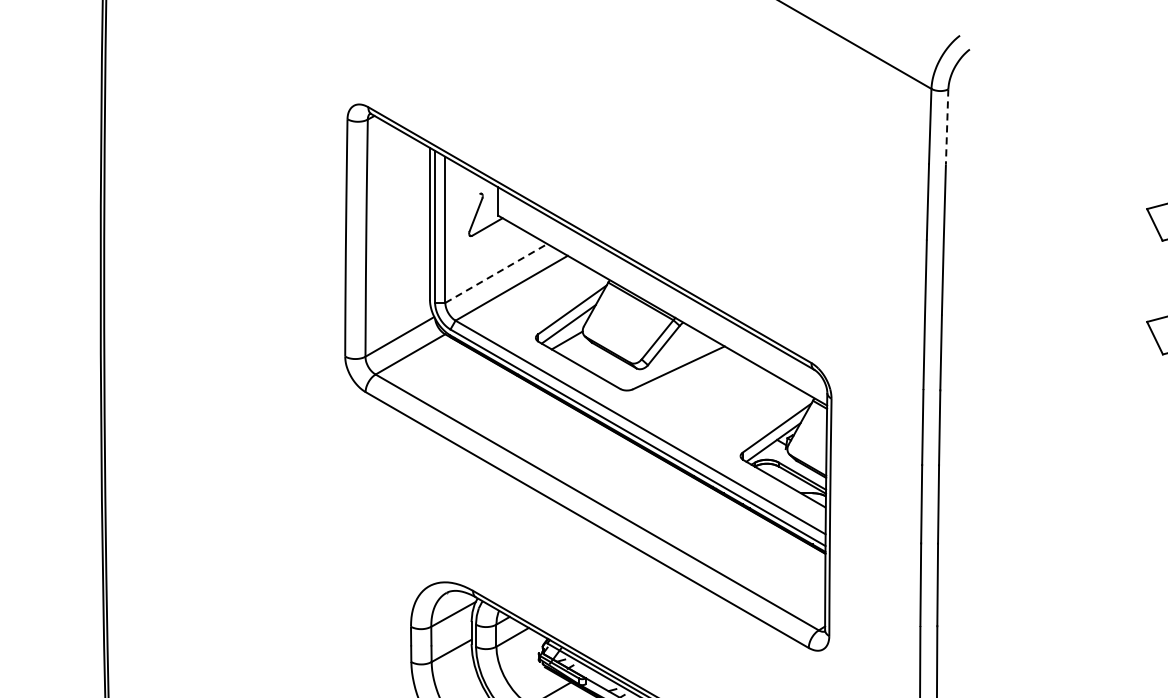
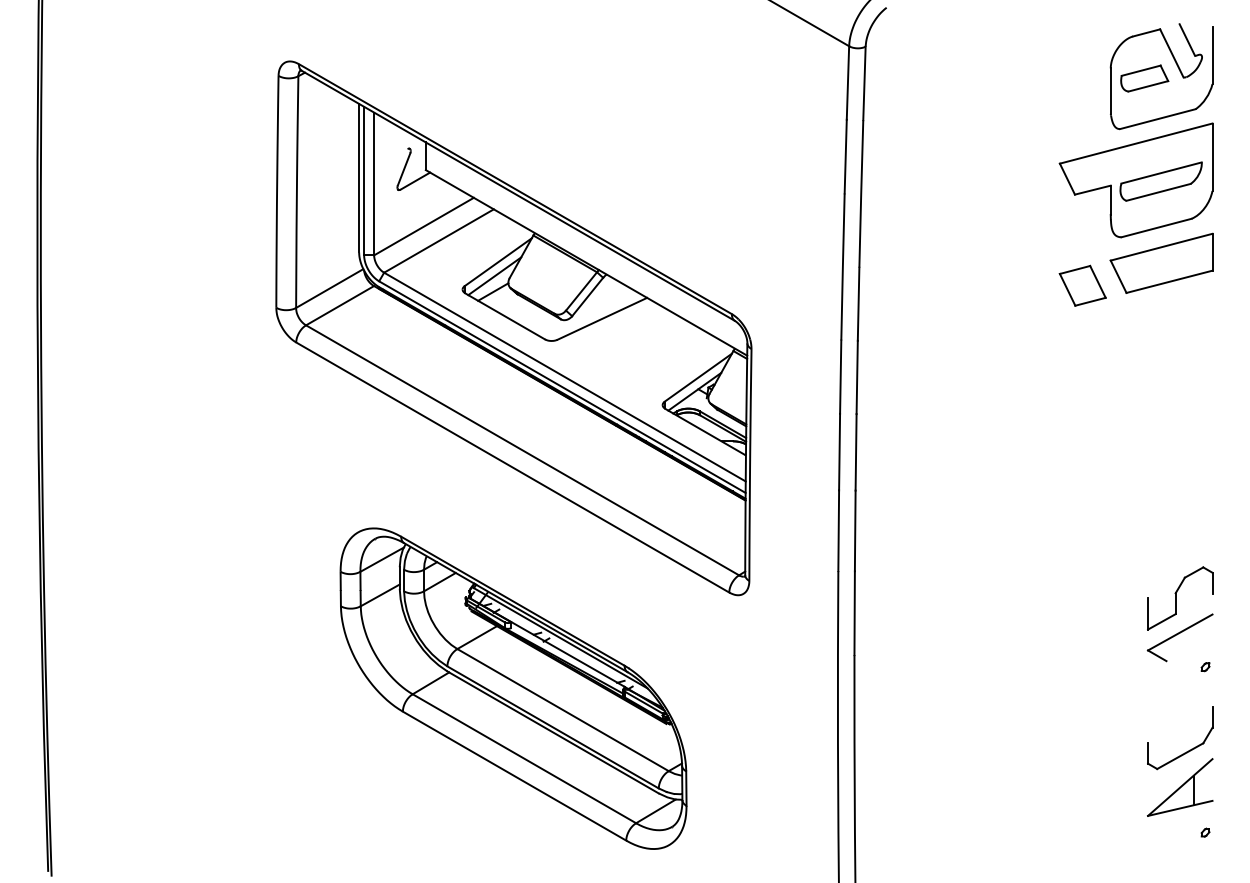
line: (947, 127) -> (864, 83), dashed -> solid
line: (496, 273) -> (424, 226), dashed -> solid

